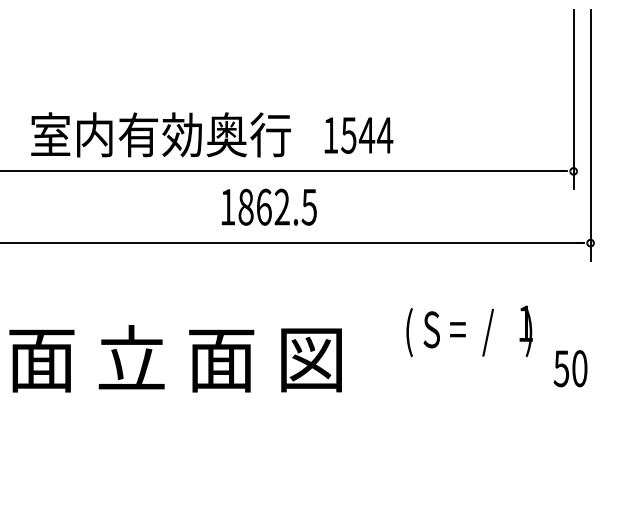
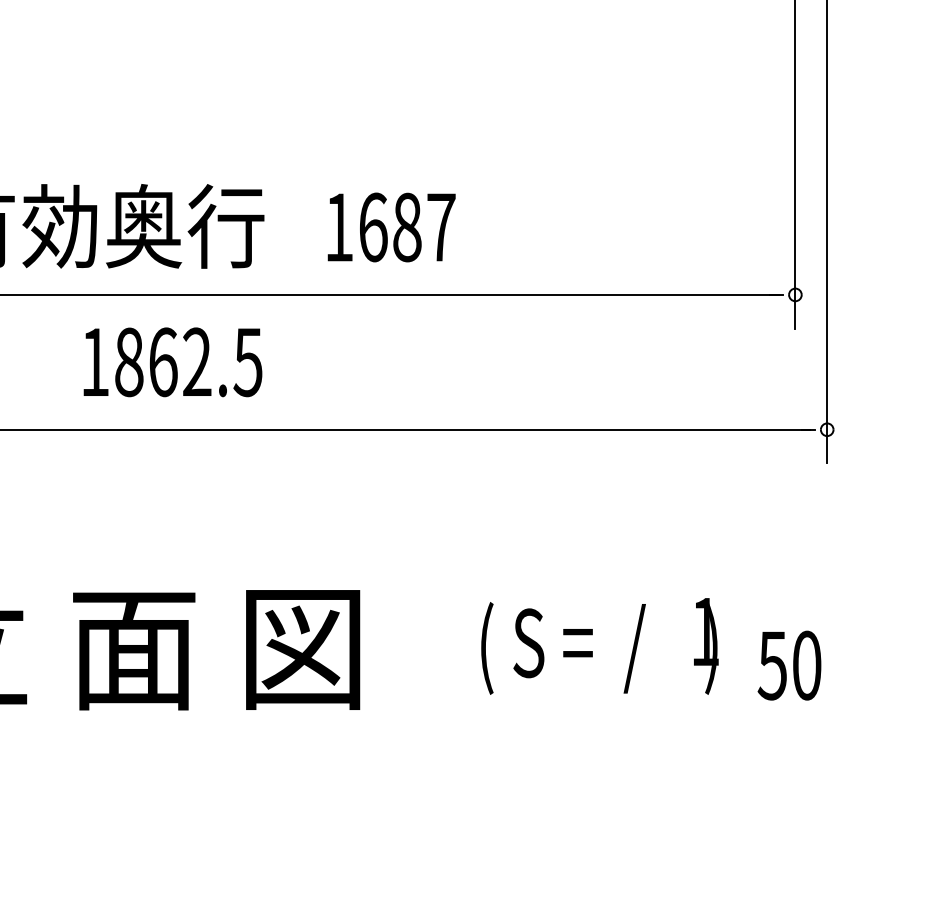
text: (367, 135) -> (408, 227), 1544 -> 1687
text: (268, 206) -> (171, 360), moved
text: (469, 331) -> (599, 646), moved

